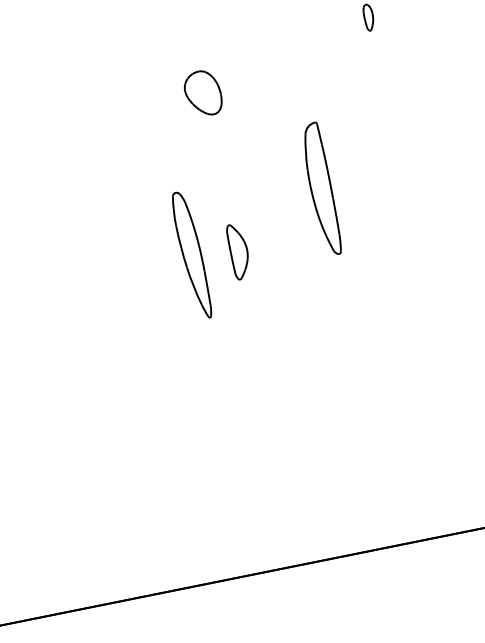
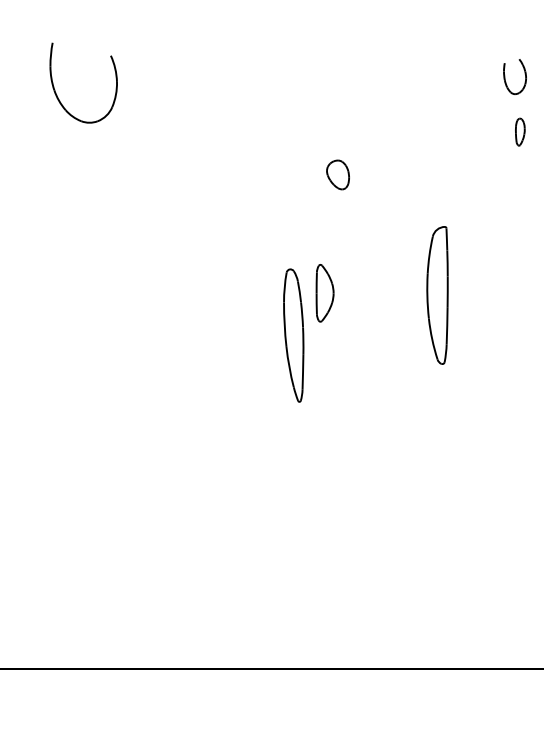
part: (202, 93) -> (337, 174), size x0.62
part: (238, 251) -> (324, 293), moved

